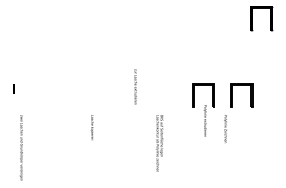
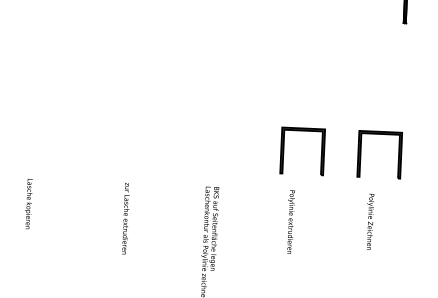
text: (135, 86) -> (125, 217), moved
text: (204, 120) -> (289, 221), moved
text: (92, 127) -> (29, 203), moved
text: (225, 128) -> (370, 220), moved

